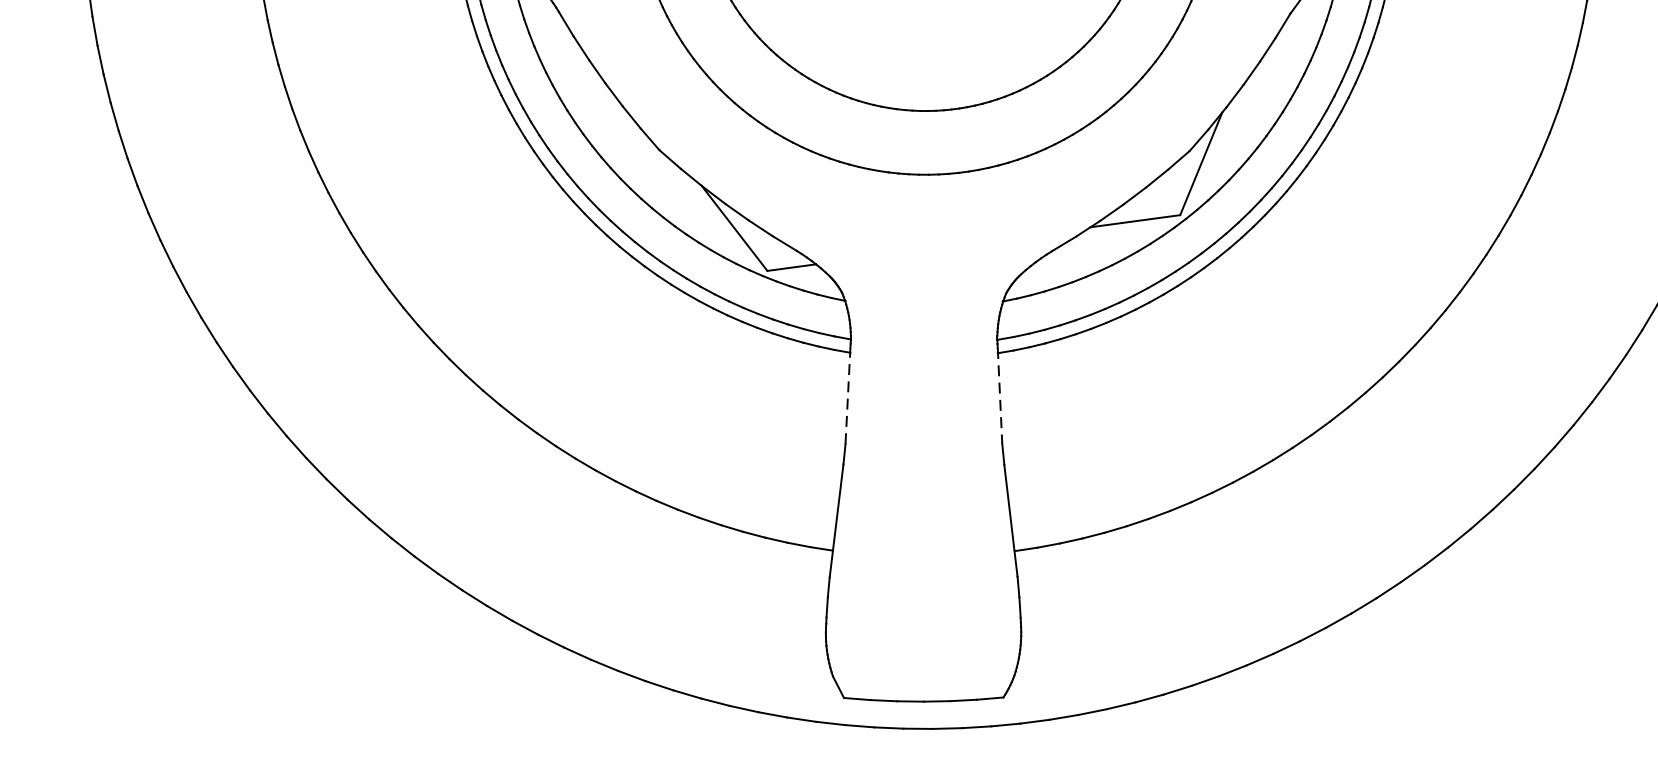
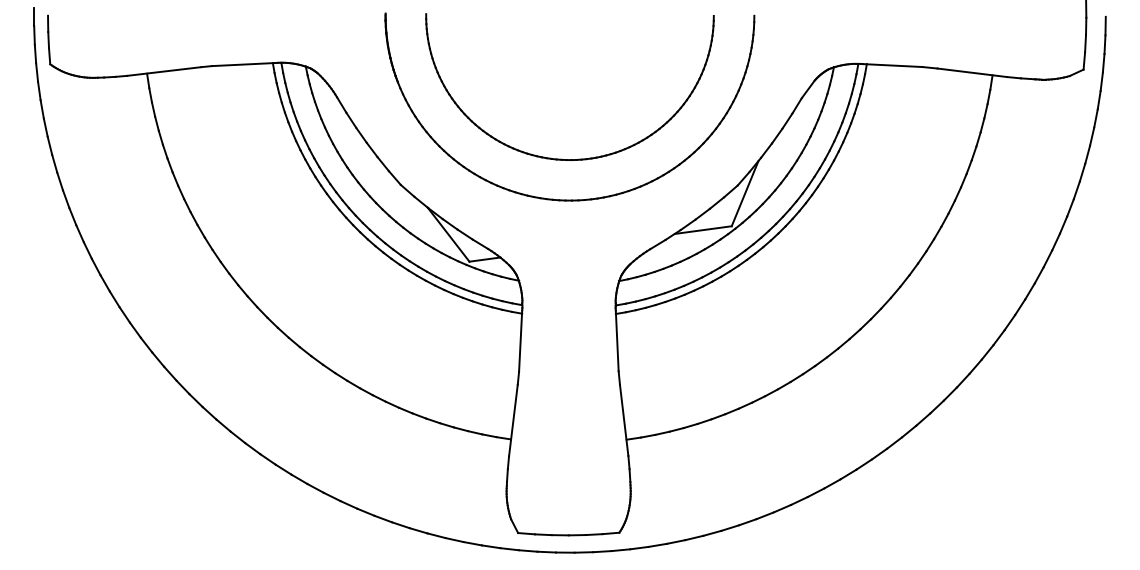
line: (847, 396) -> (520, 341), dashed -> solid
line: (1000, 396) -> (617, 341), dashed -> solid

